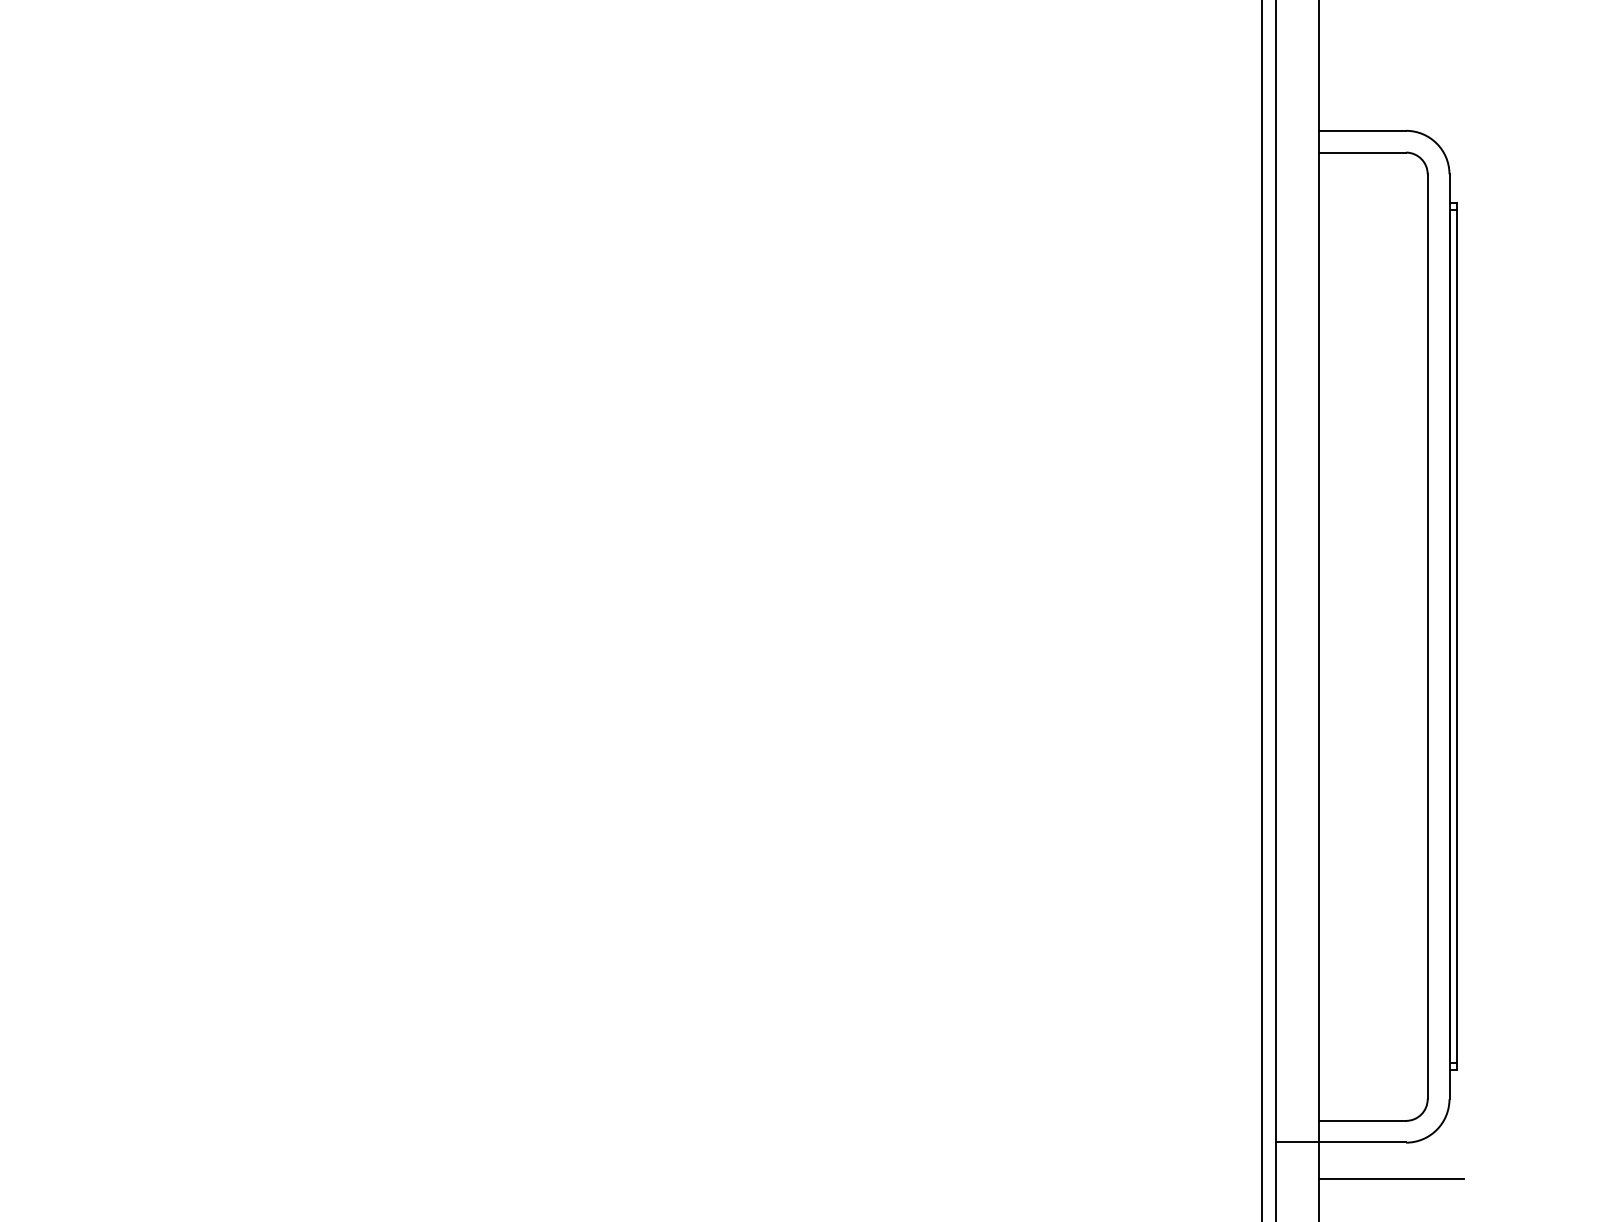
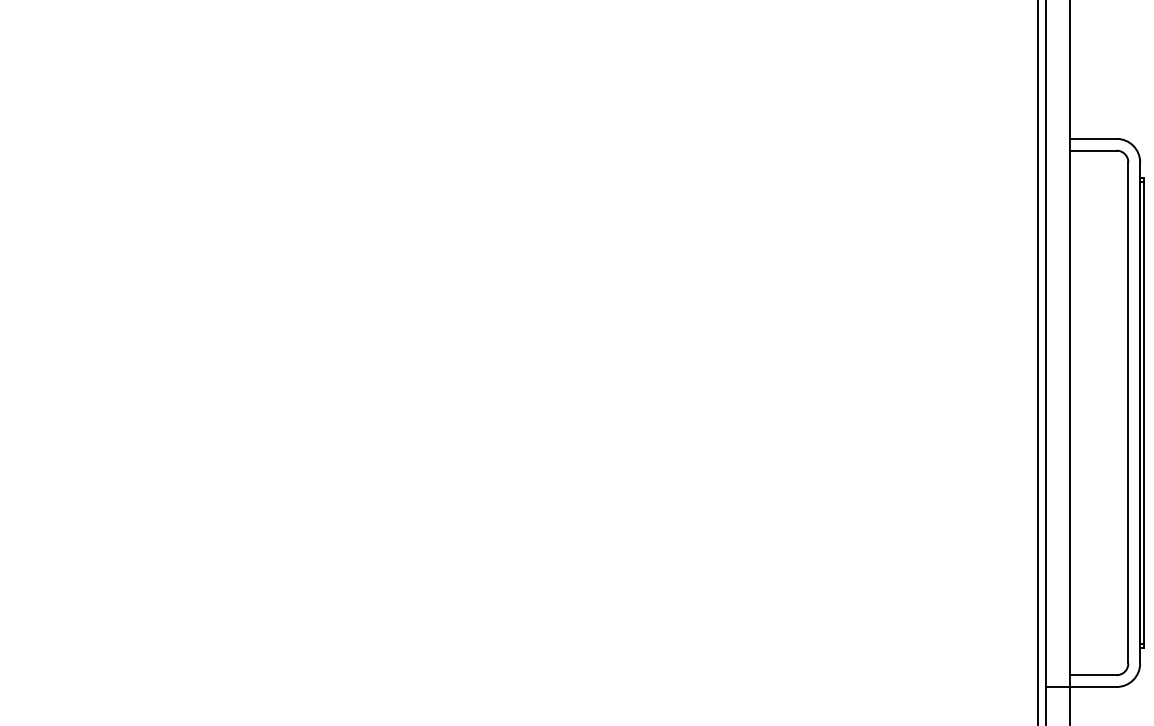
line: (1391, 1178) -> (1108, 706), removed

